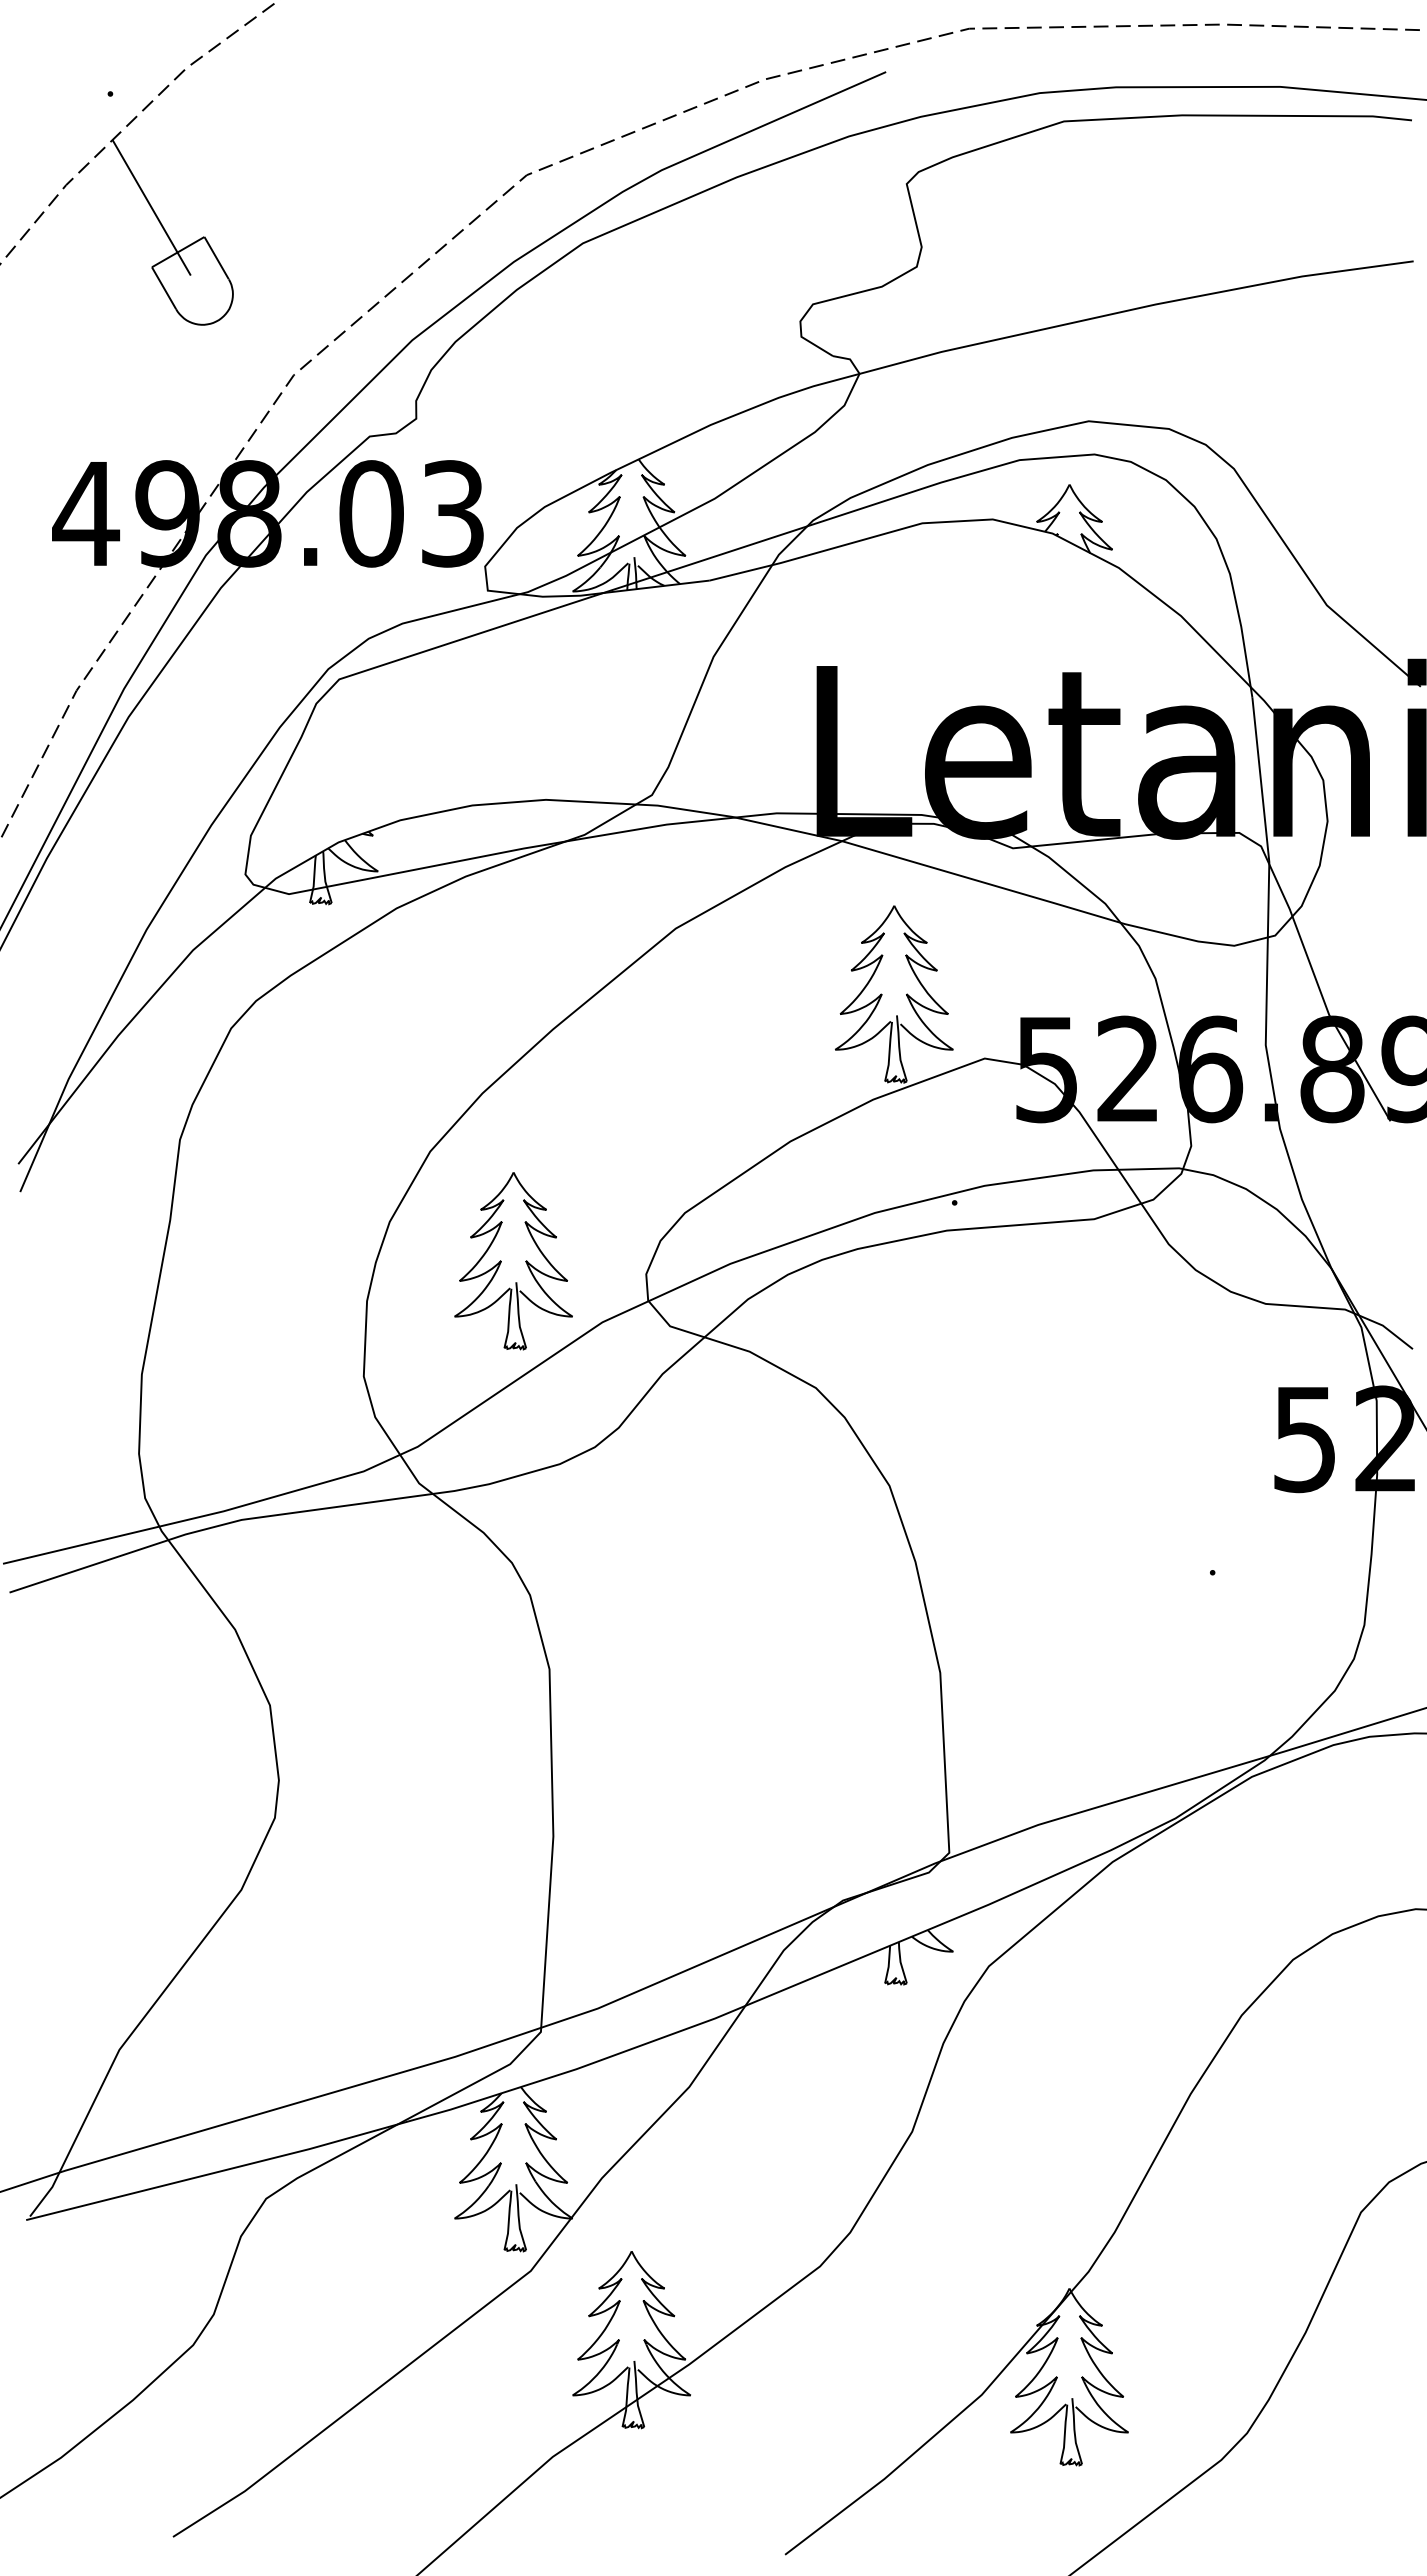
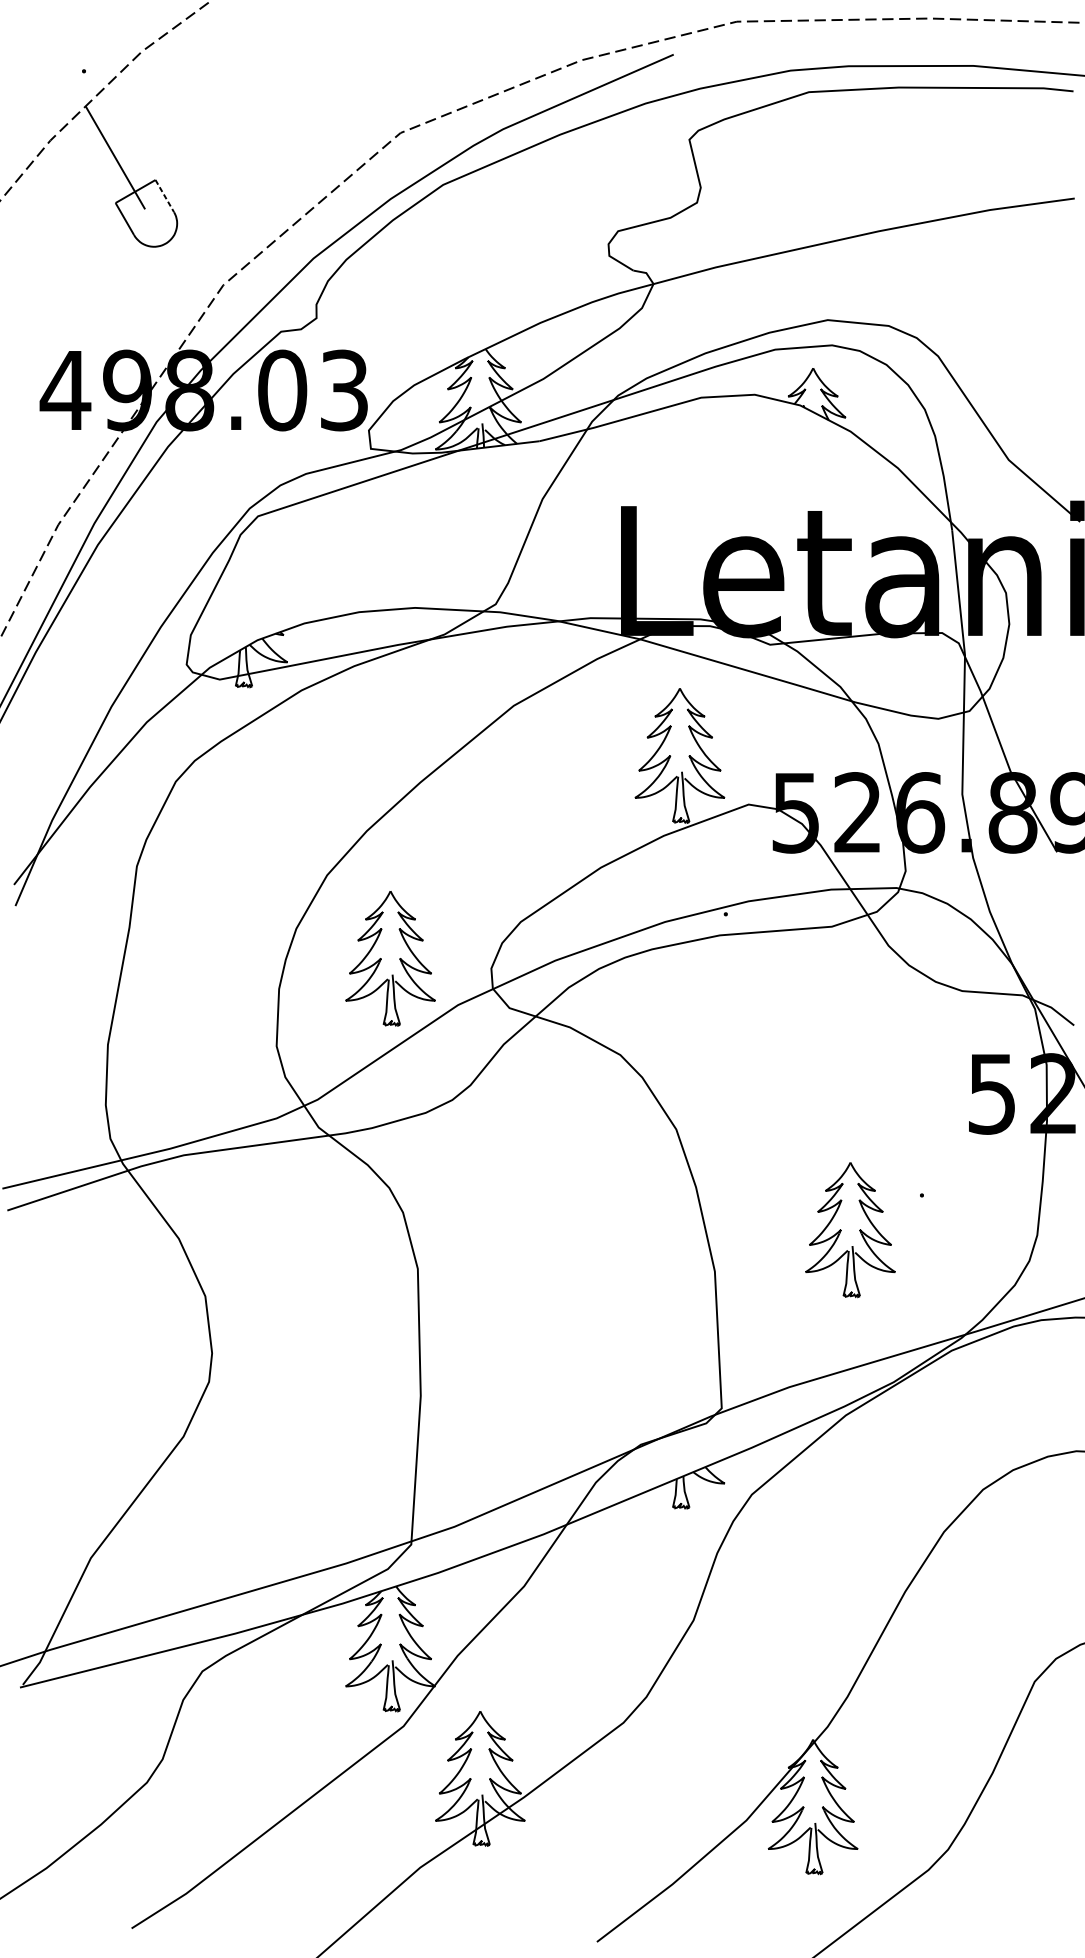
line: (216, 258) -> (164, 196), solid -> dashed
part: (1118, 1618) -> (850, 1230), added

